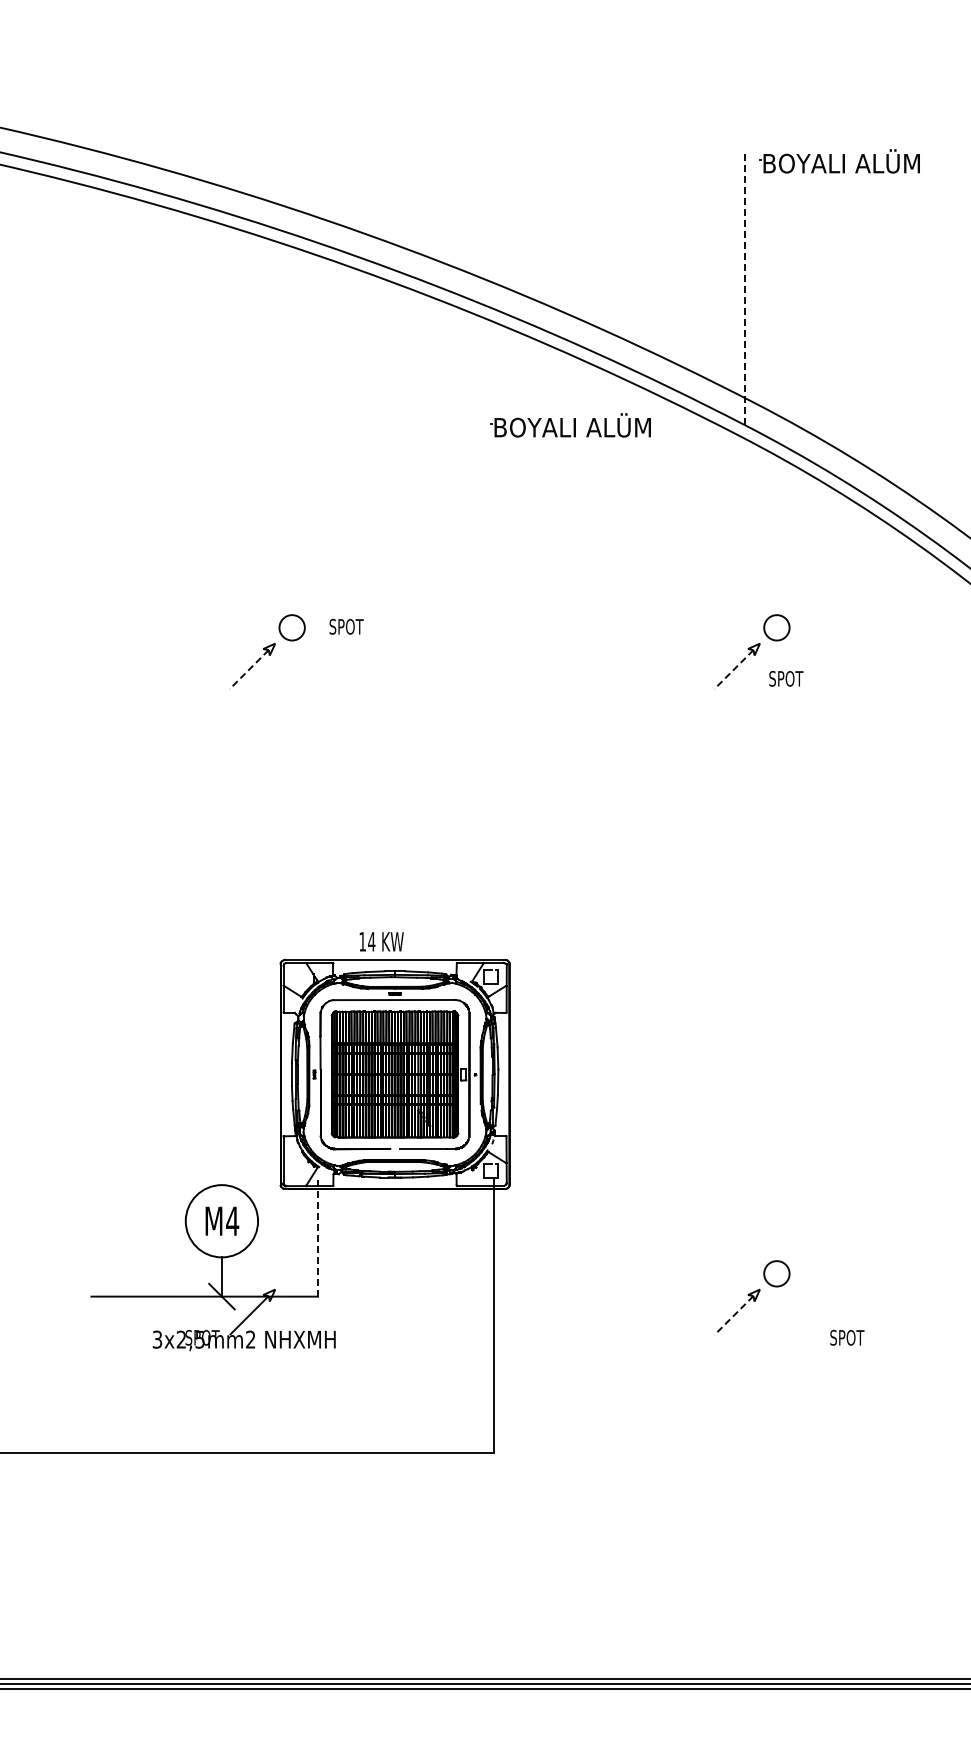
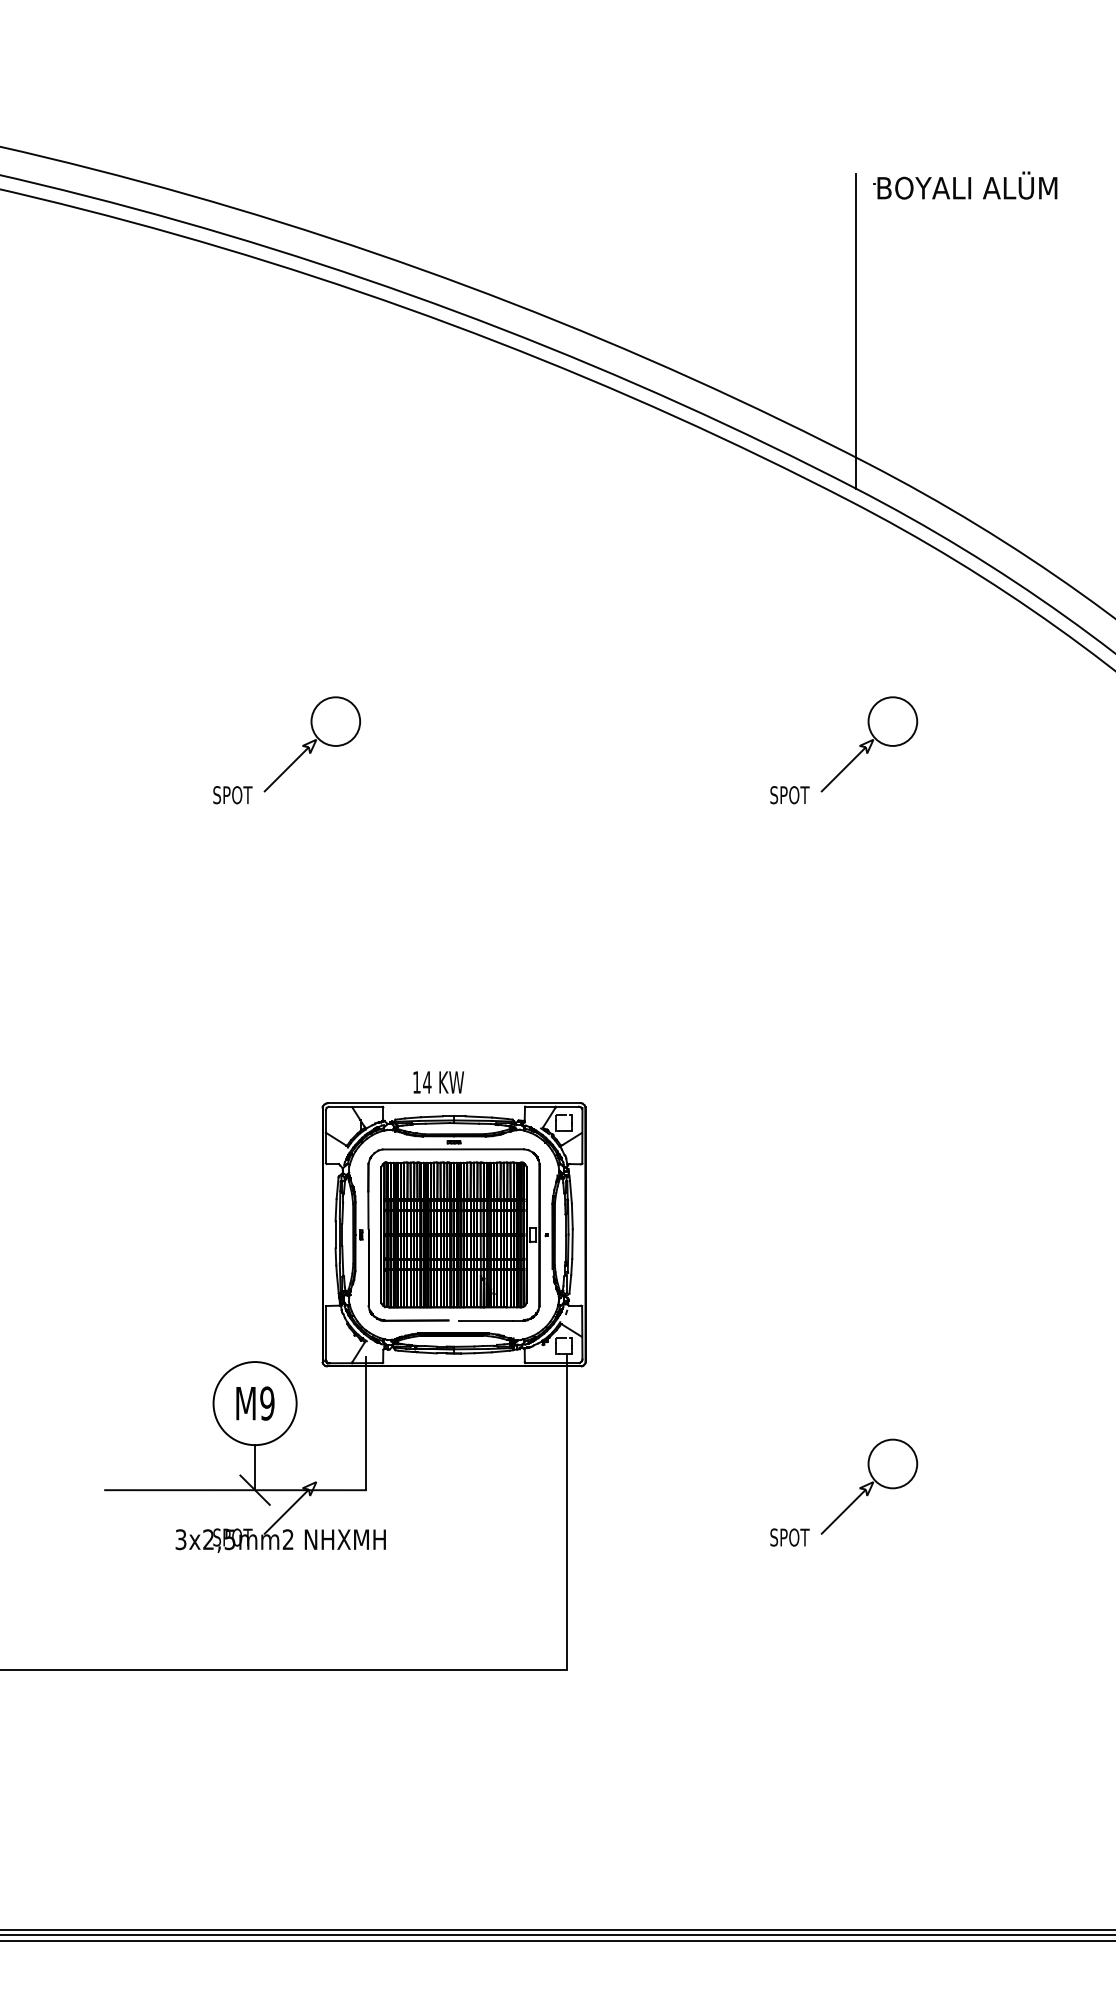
line: (744, 288) -> (855, 331), dashed -> solid
part: (570, 425) -> (655, 489), removed
text: (346, 626) -> (232, 794), moved
circle: (292, 627) -> (336, 721), size x1.67
circle: (776, 627) -> (892, 721), size x1.67
line: (249, 669) -> (286, 769), dashed -> solid
line: (733, 669) -> (843, 769), dashed -> solid
text: (786, 678) -> (790, 794), moved
text: (232, 1221) -> (267, 1403), M4 -> M9
line: (318, 1238) -> (366, 1423), dashed -> solid
circle: (776, 1273) -> (892, 1463), size x1.67
line: (733, 1315) -> (843, 1511), dashed -> solid
text: (847, 1337) -> (790, 1537), moved

